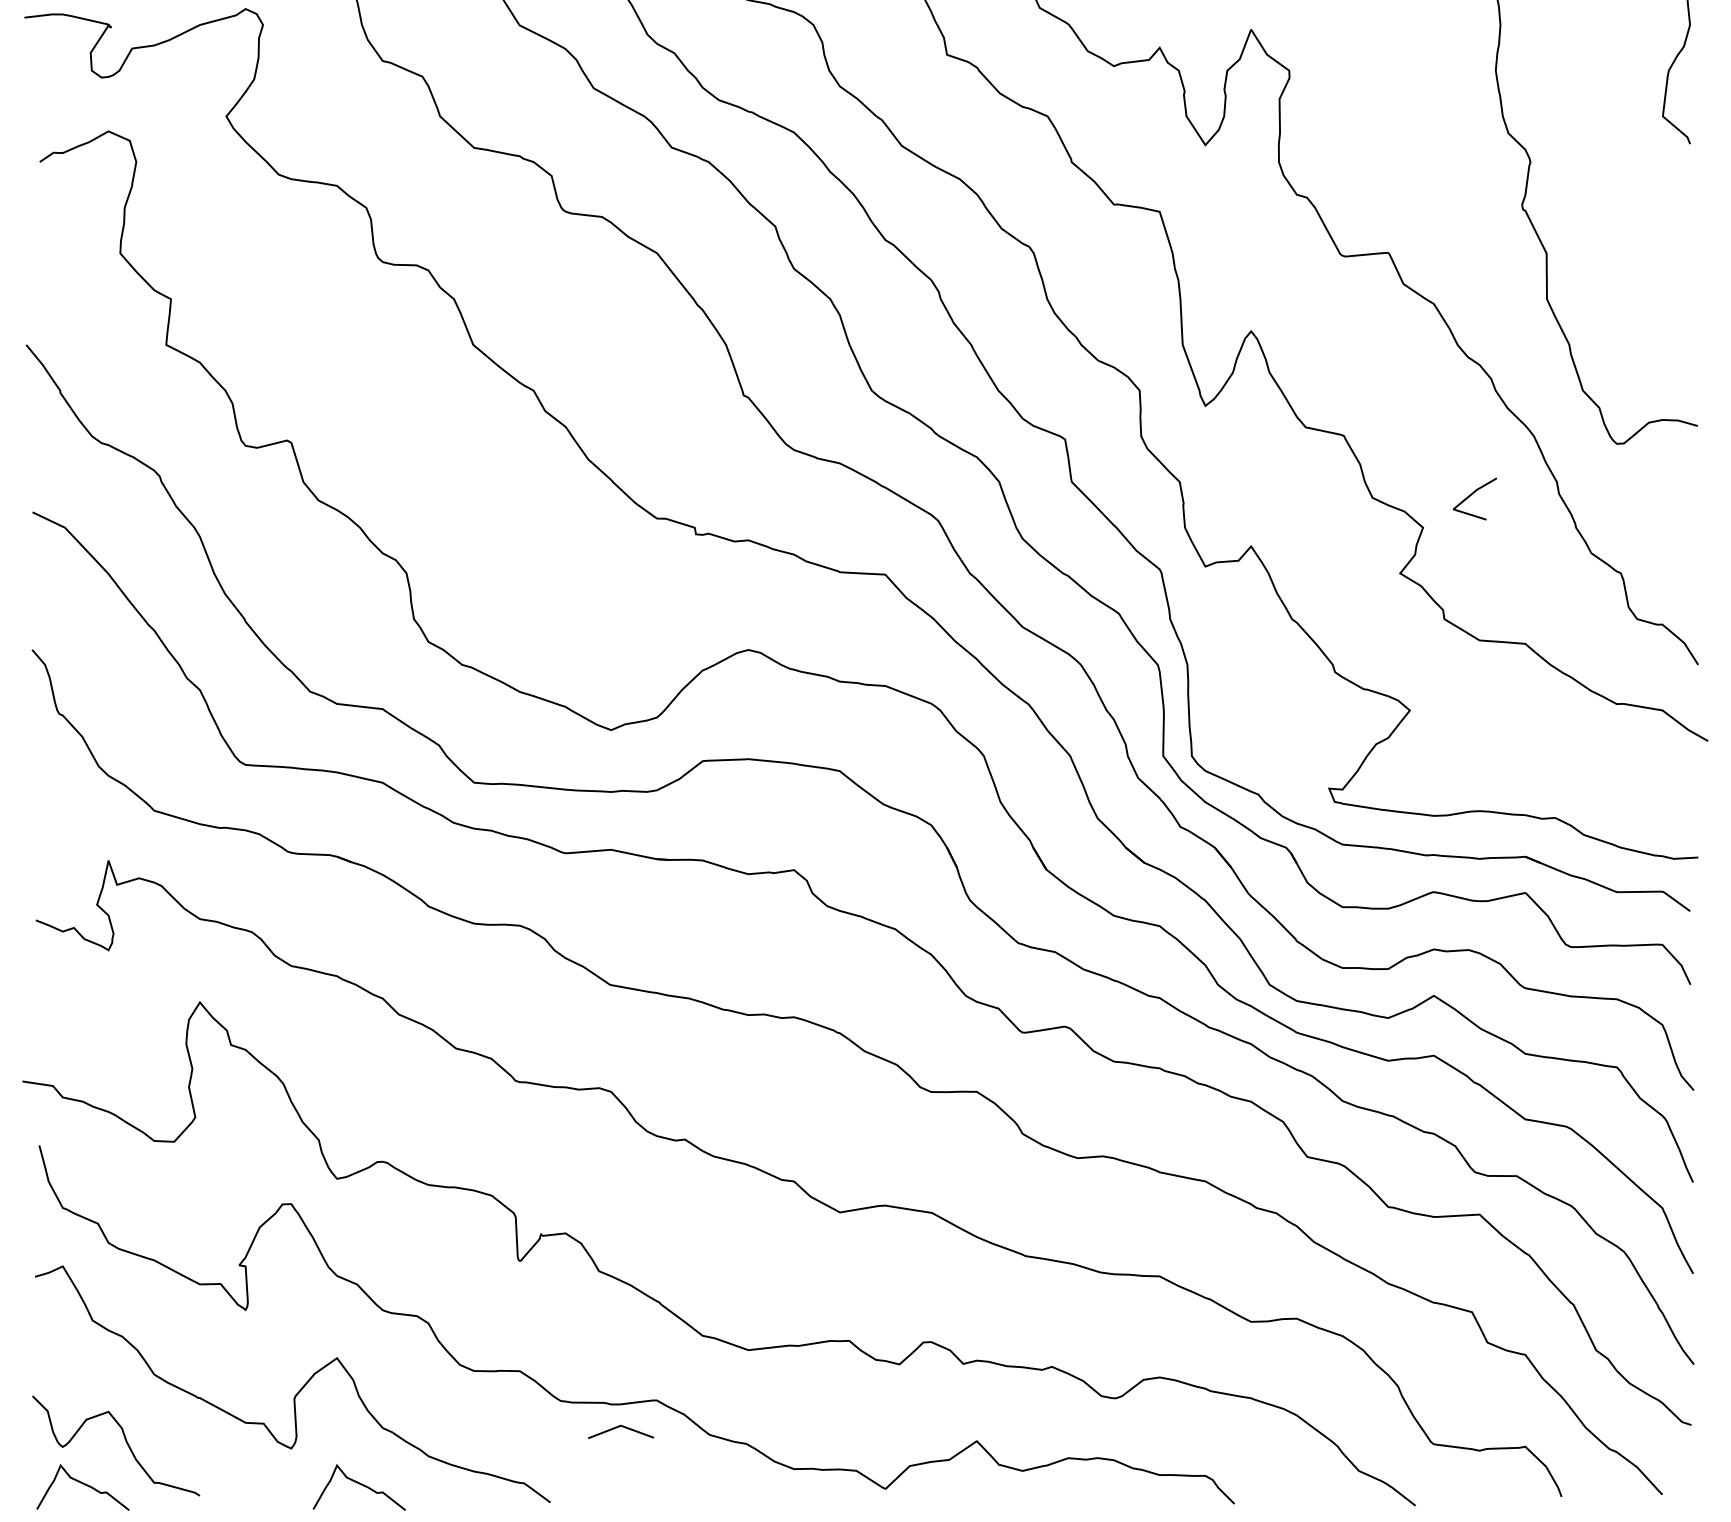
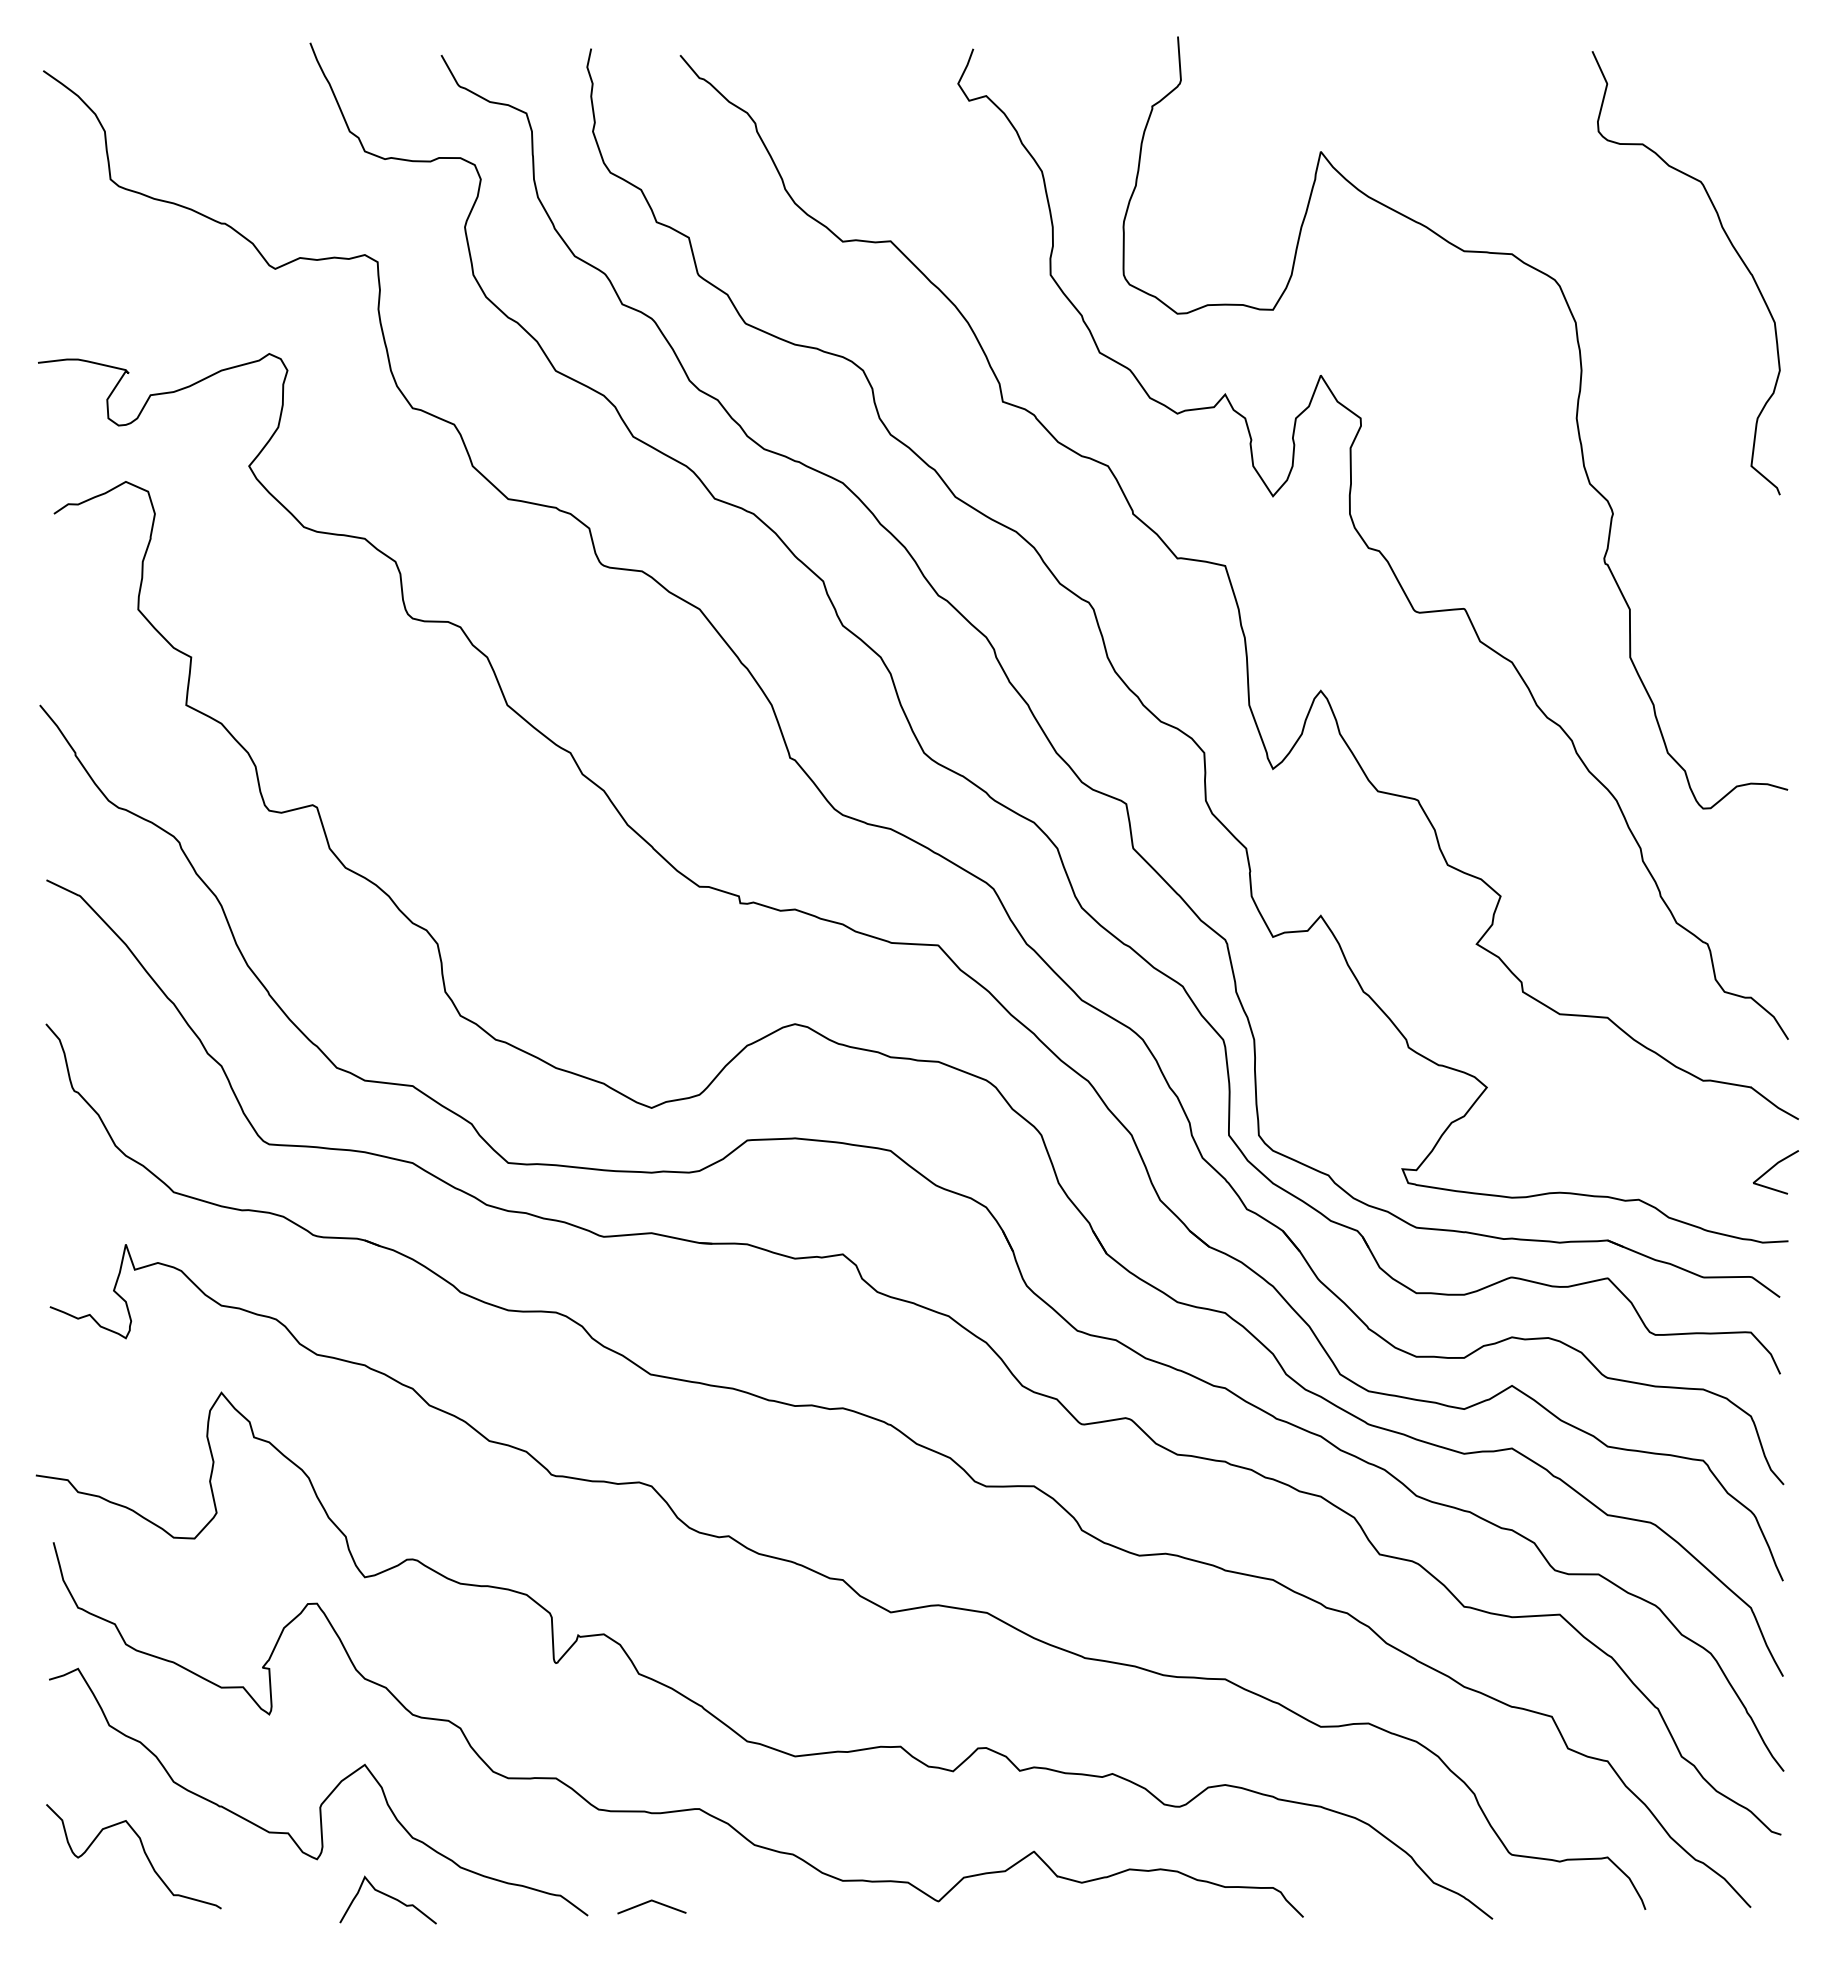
line: (1471, 495) -> (1772, 1168), moved
line: (618, 1427) -> (649, 1902), moved
curve: (84, 1485) -> (100, 1897), removed

